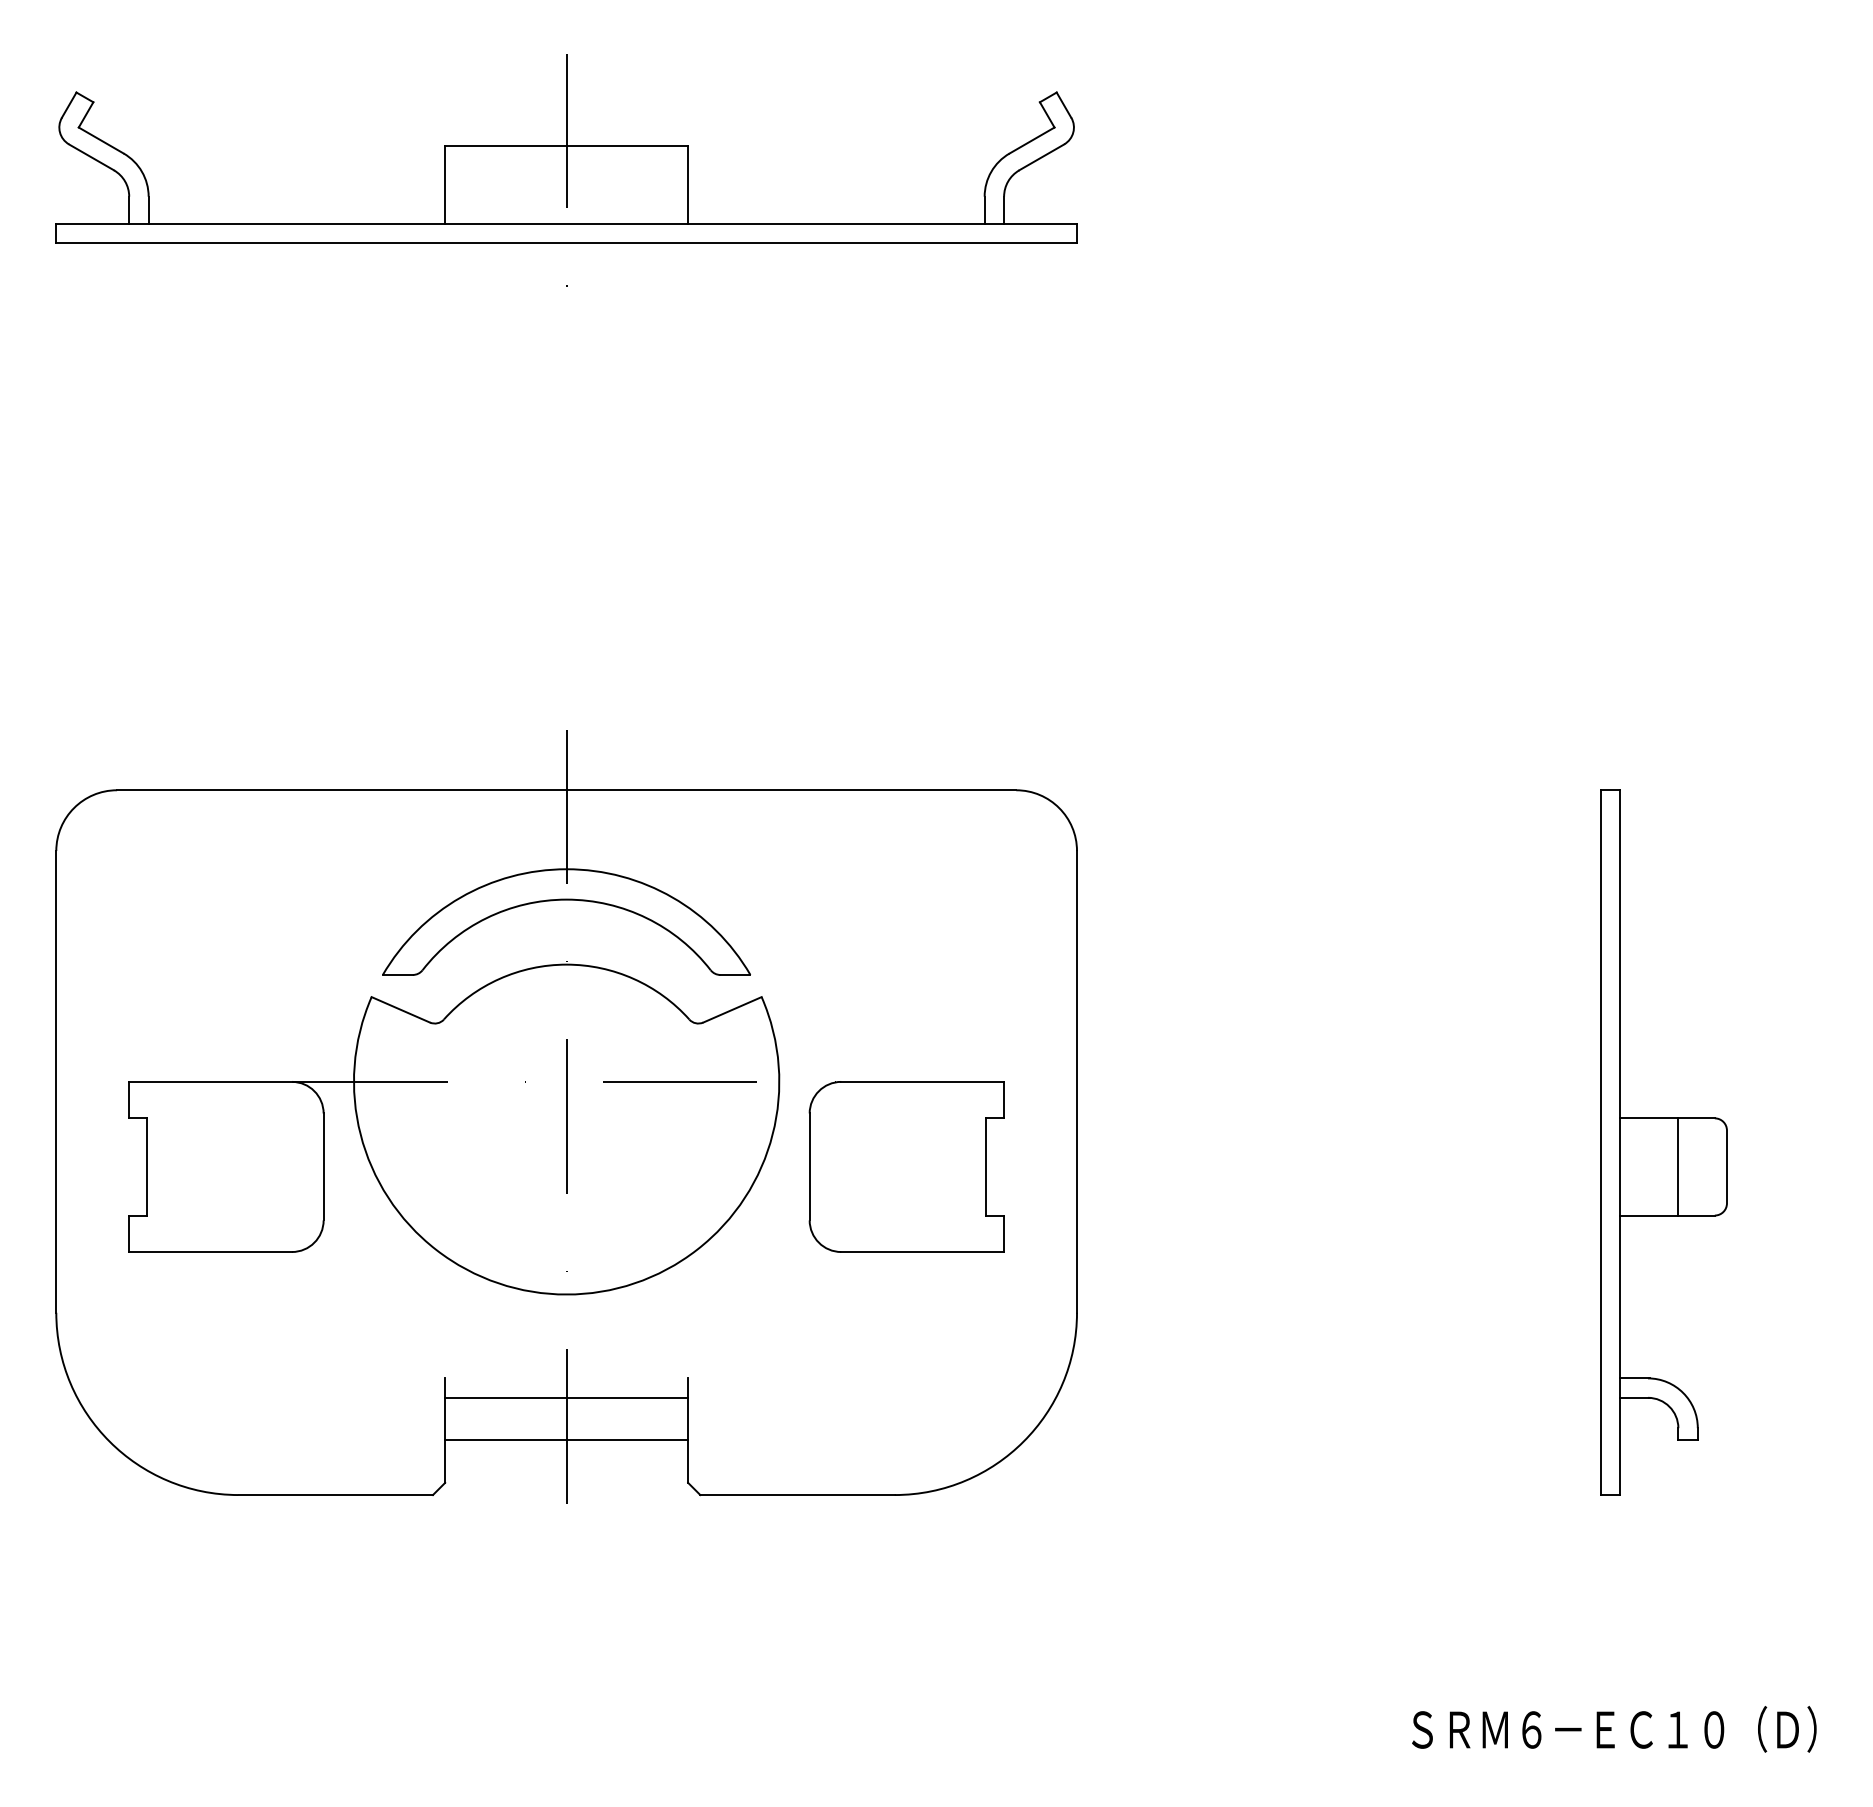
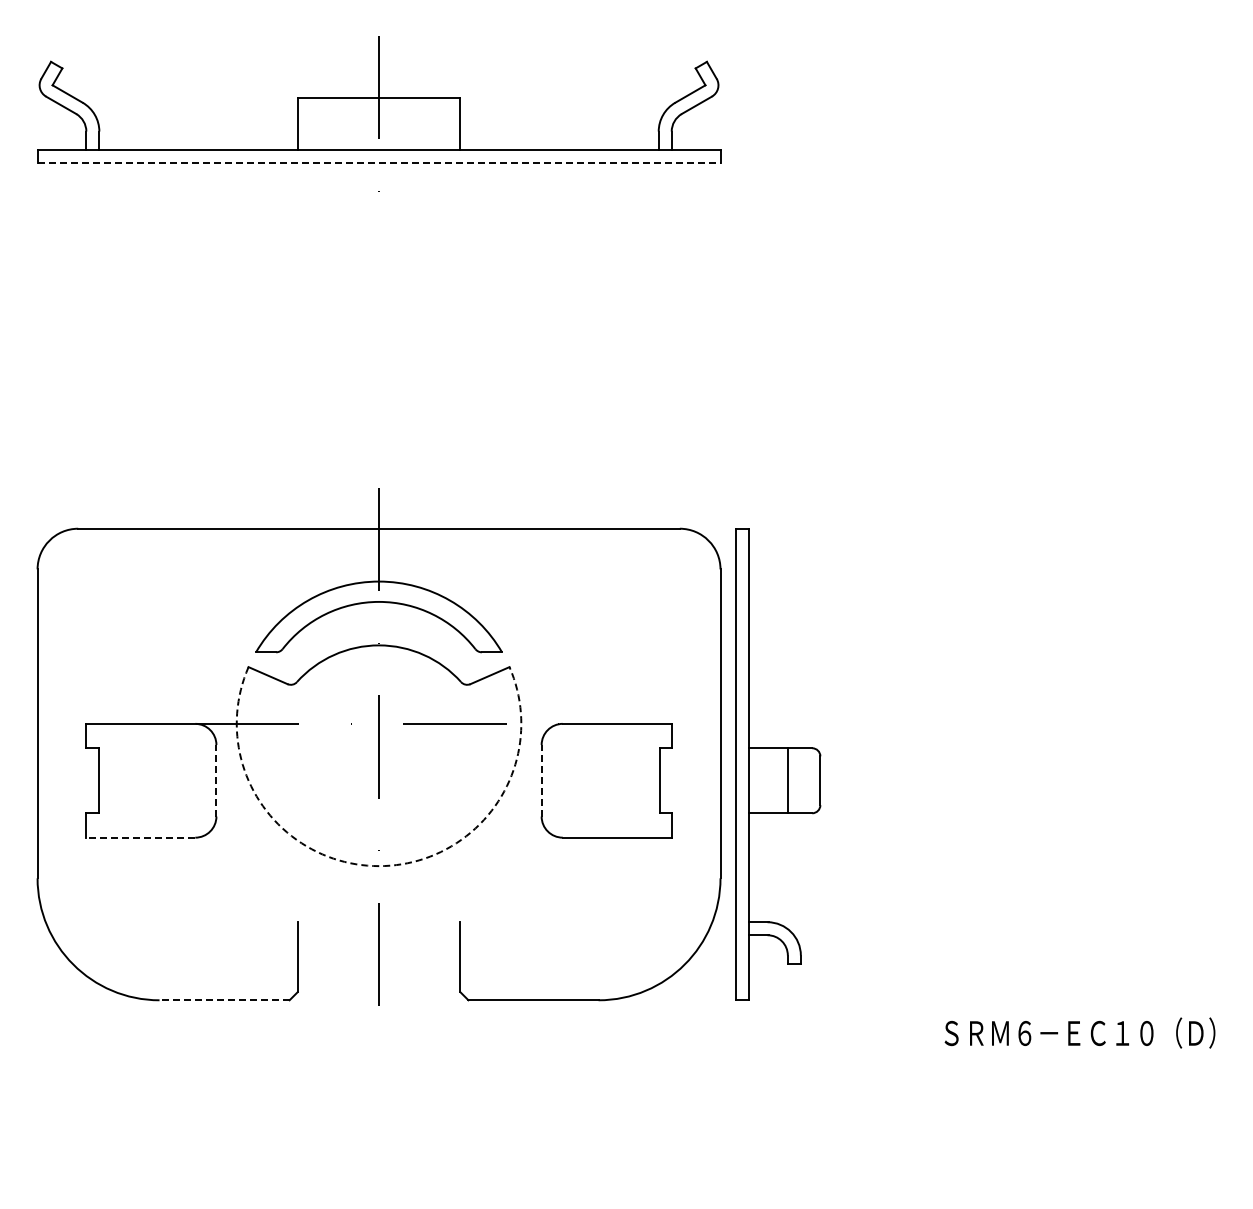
line: (567, 242) -> (379, 162), solid -> dashed
part: (1664, 1142) -> (778, 764), moved
line: (323, 1166) -> (216, 780), solid -> dashed
line: (809, 1166) -> (541, 780), solid -> dashed
line: (210, 1251) -> (140, 837), solid -> dashed
arc: (567, 1295) -> (379, 866), solid -> dashed
line: (565, 1398) -> (378, 935), removed
line: (565, 1440) -> (378, 963), removed
line: (335, 1495) -> (224, 1000), solid -> dashed
text: (1613, 1728) -> (1079, 1032), moved

